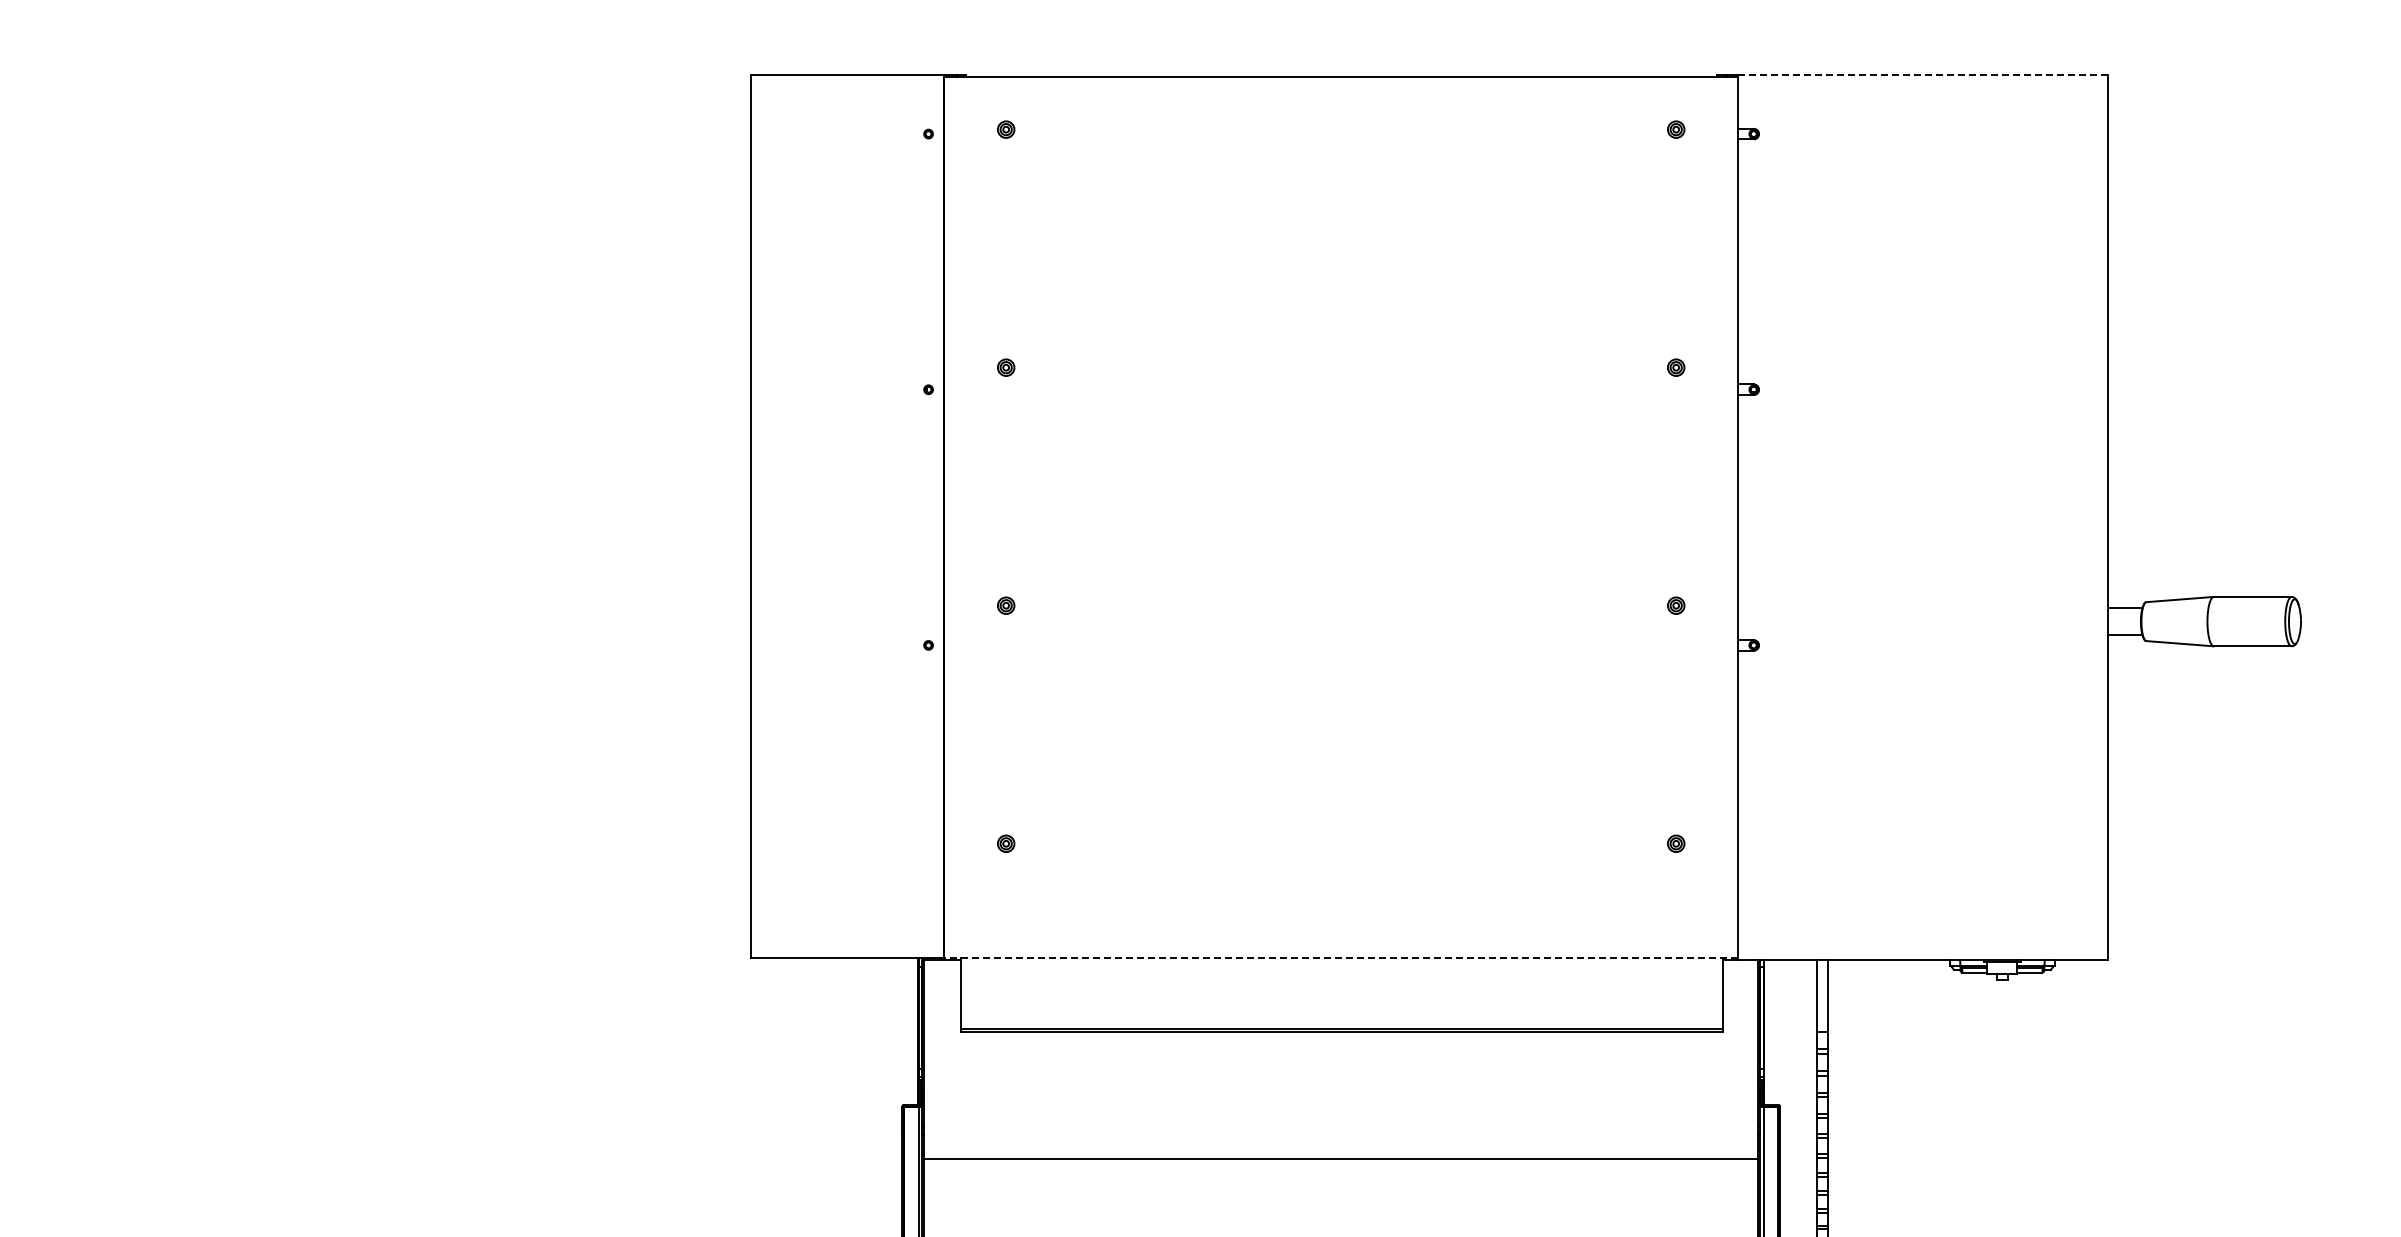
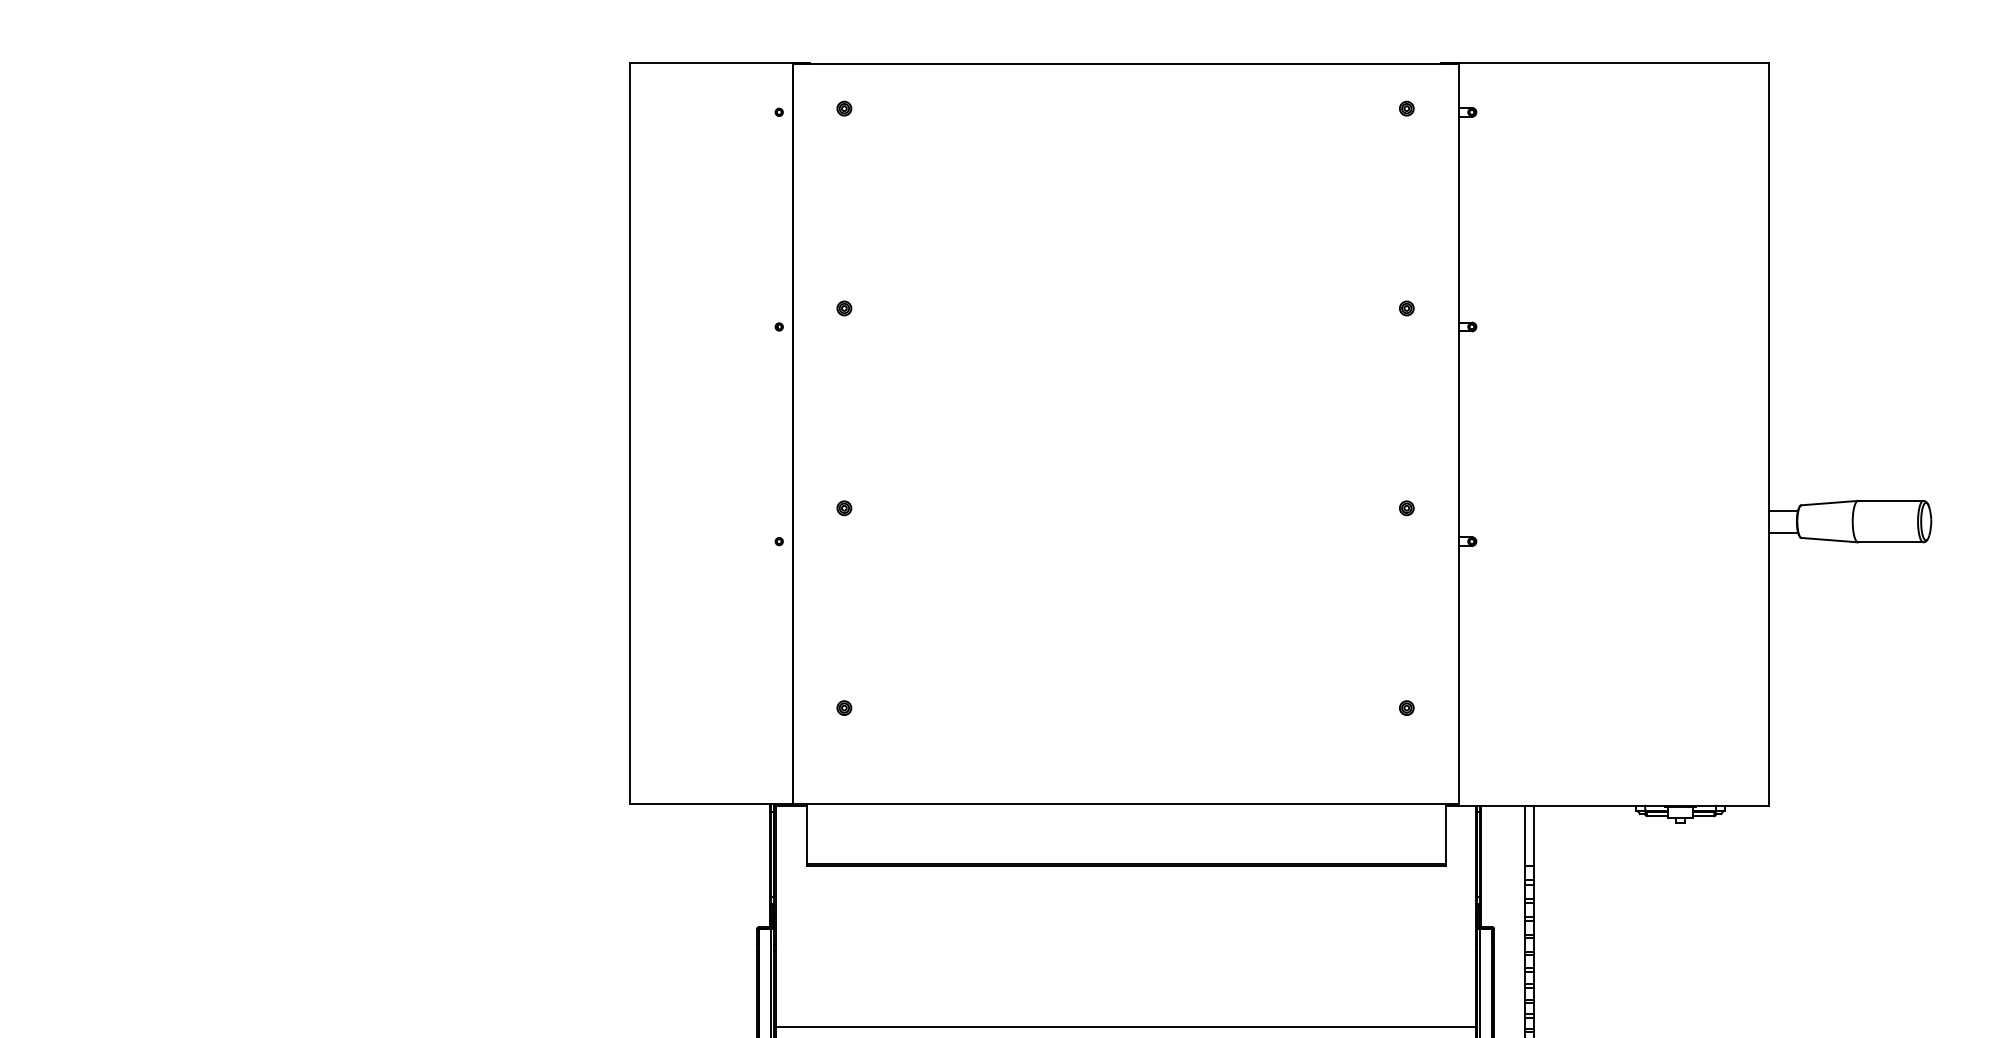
line: (1922, 75) -> (1613, 63), dashed -> solid
line: (1341, 958) -> (1125, 804), dashed -> solid
line: (1341, 1159) -> (1125, 1026), moved

